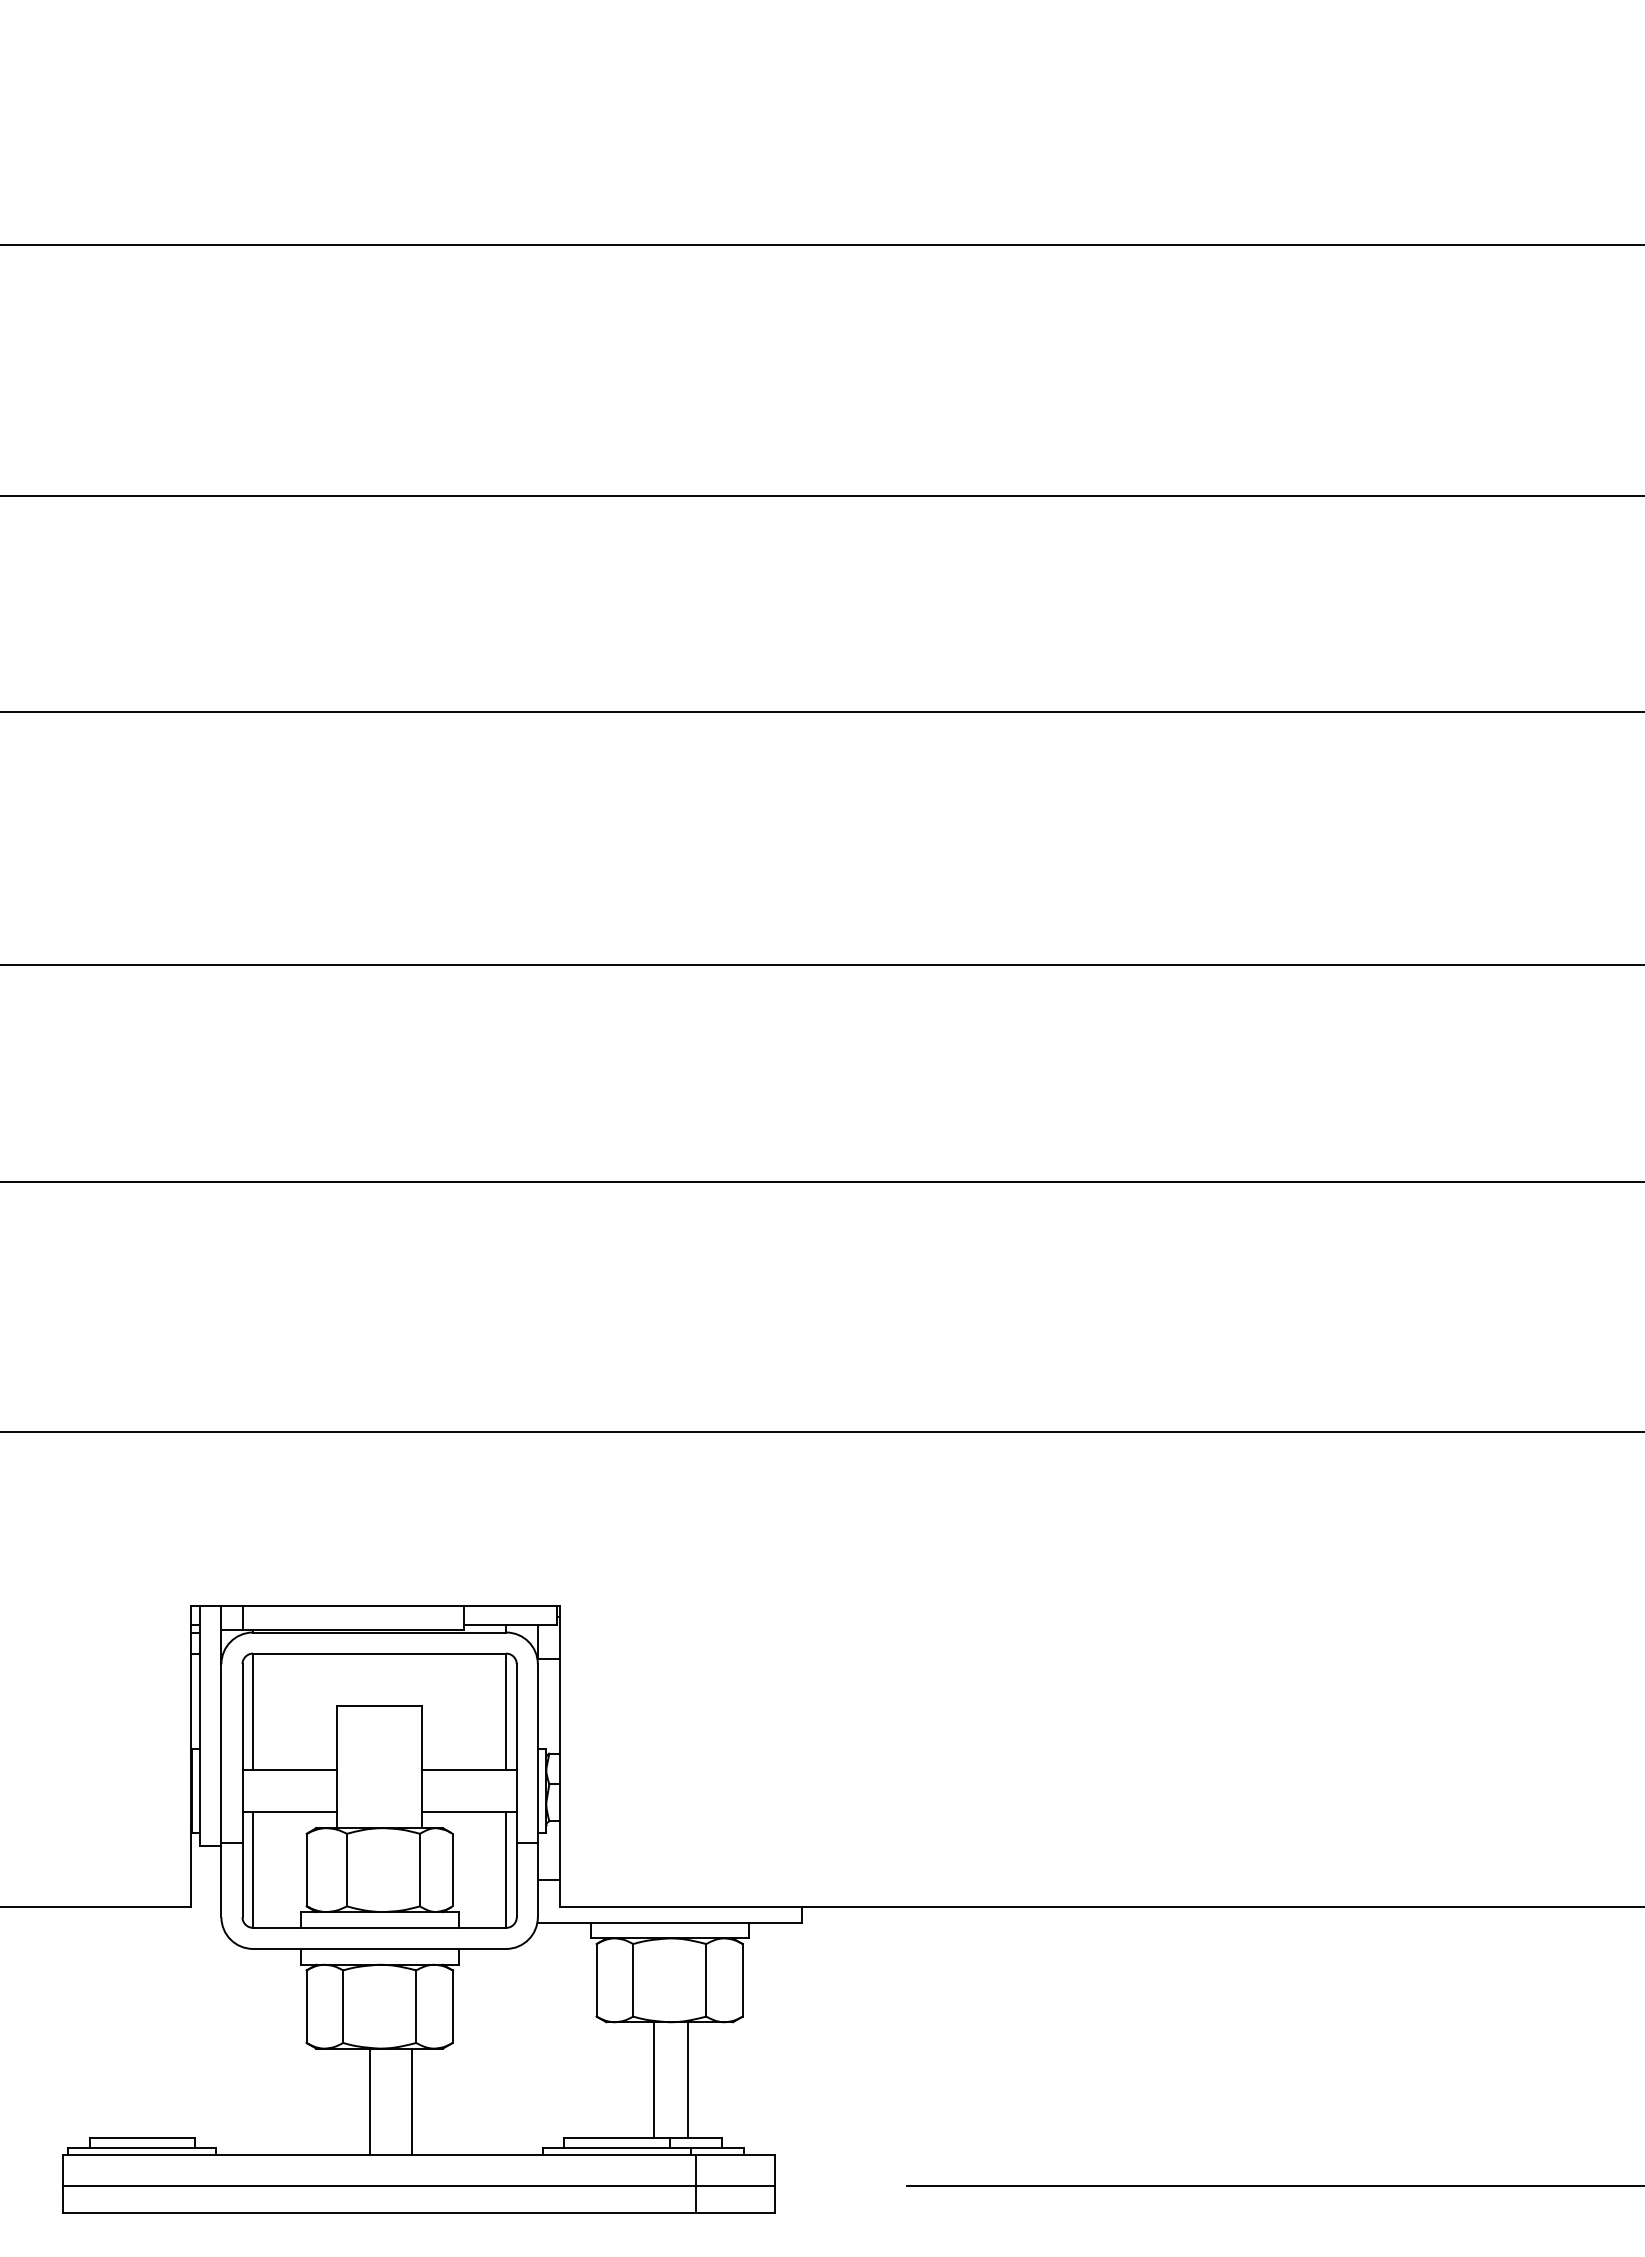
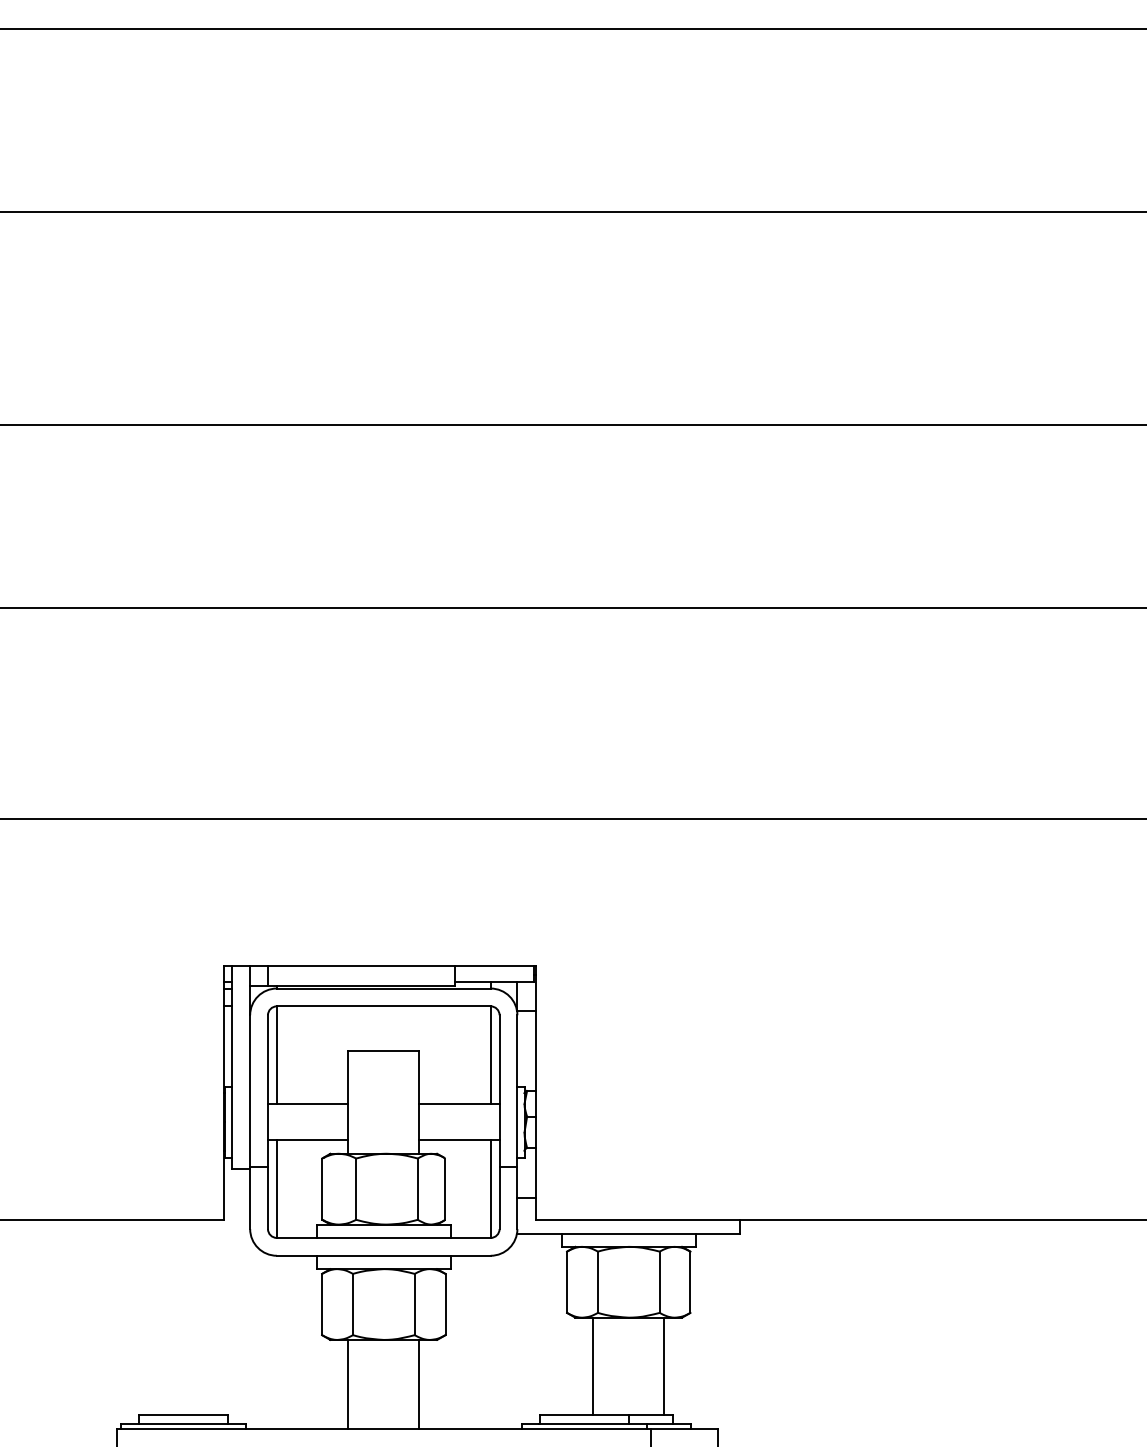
line: (653, 2079) -> (664, 1366), moved
line: (687, 2079) -> (593, 1366), moved
line: (369, 2101) -> (419, 1384), moved
line: (412, 2101) -> (348, 1384), moved

